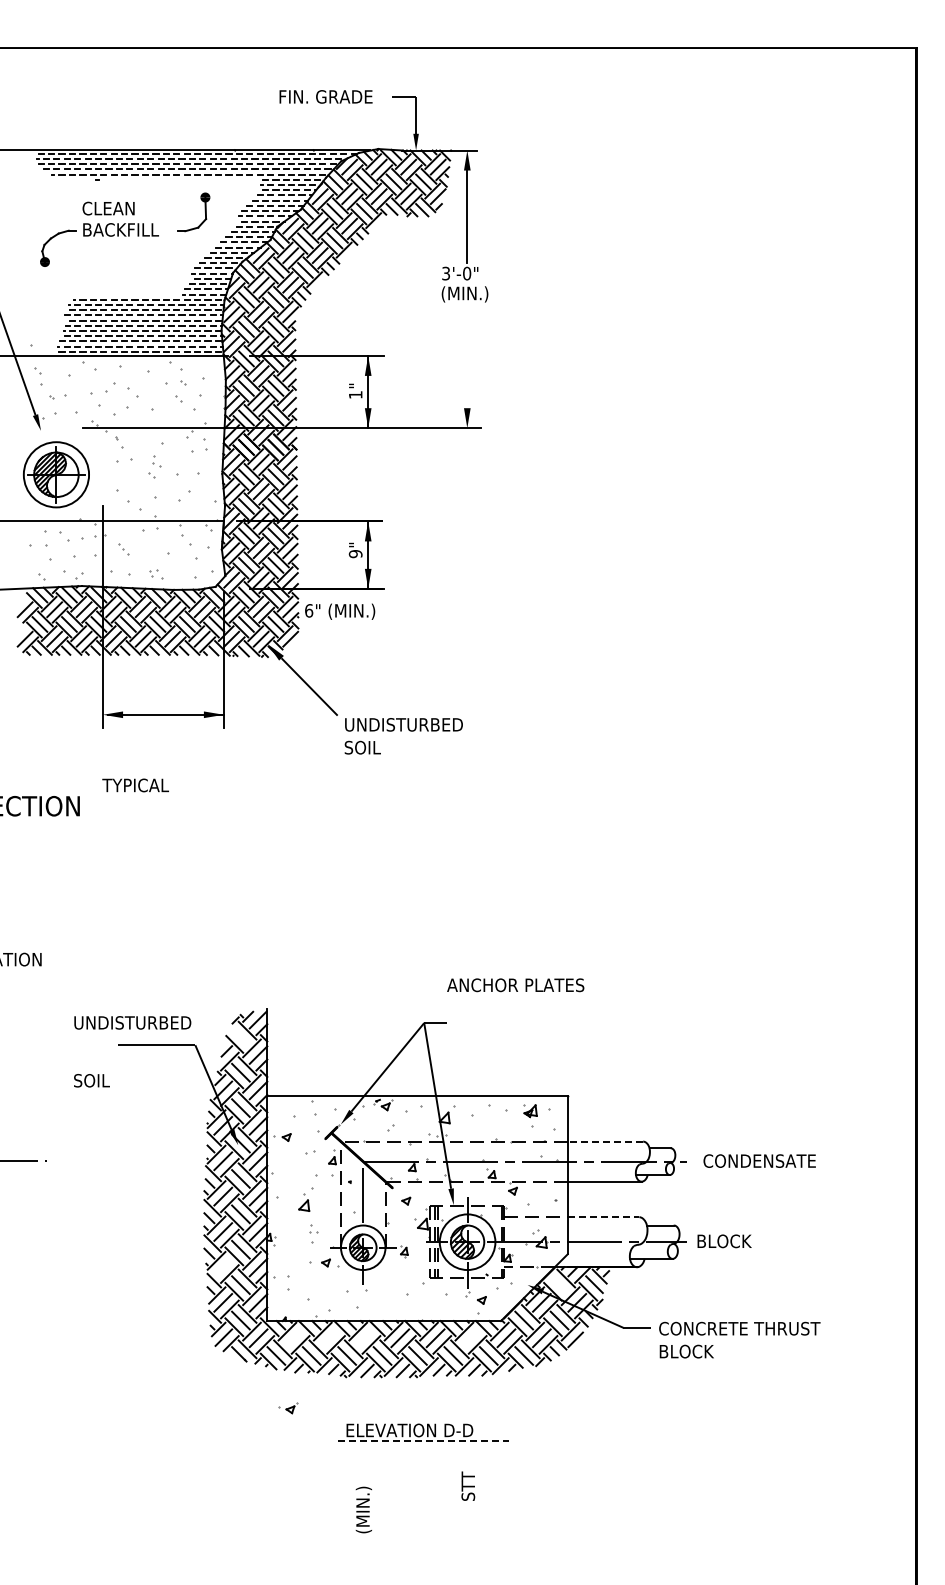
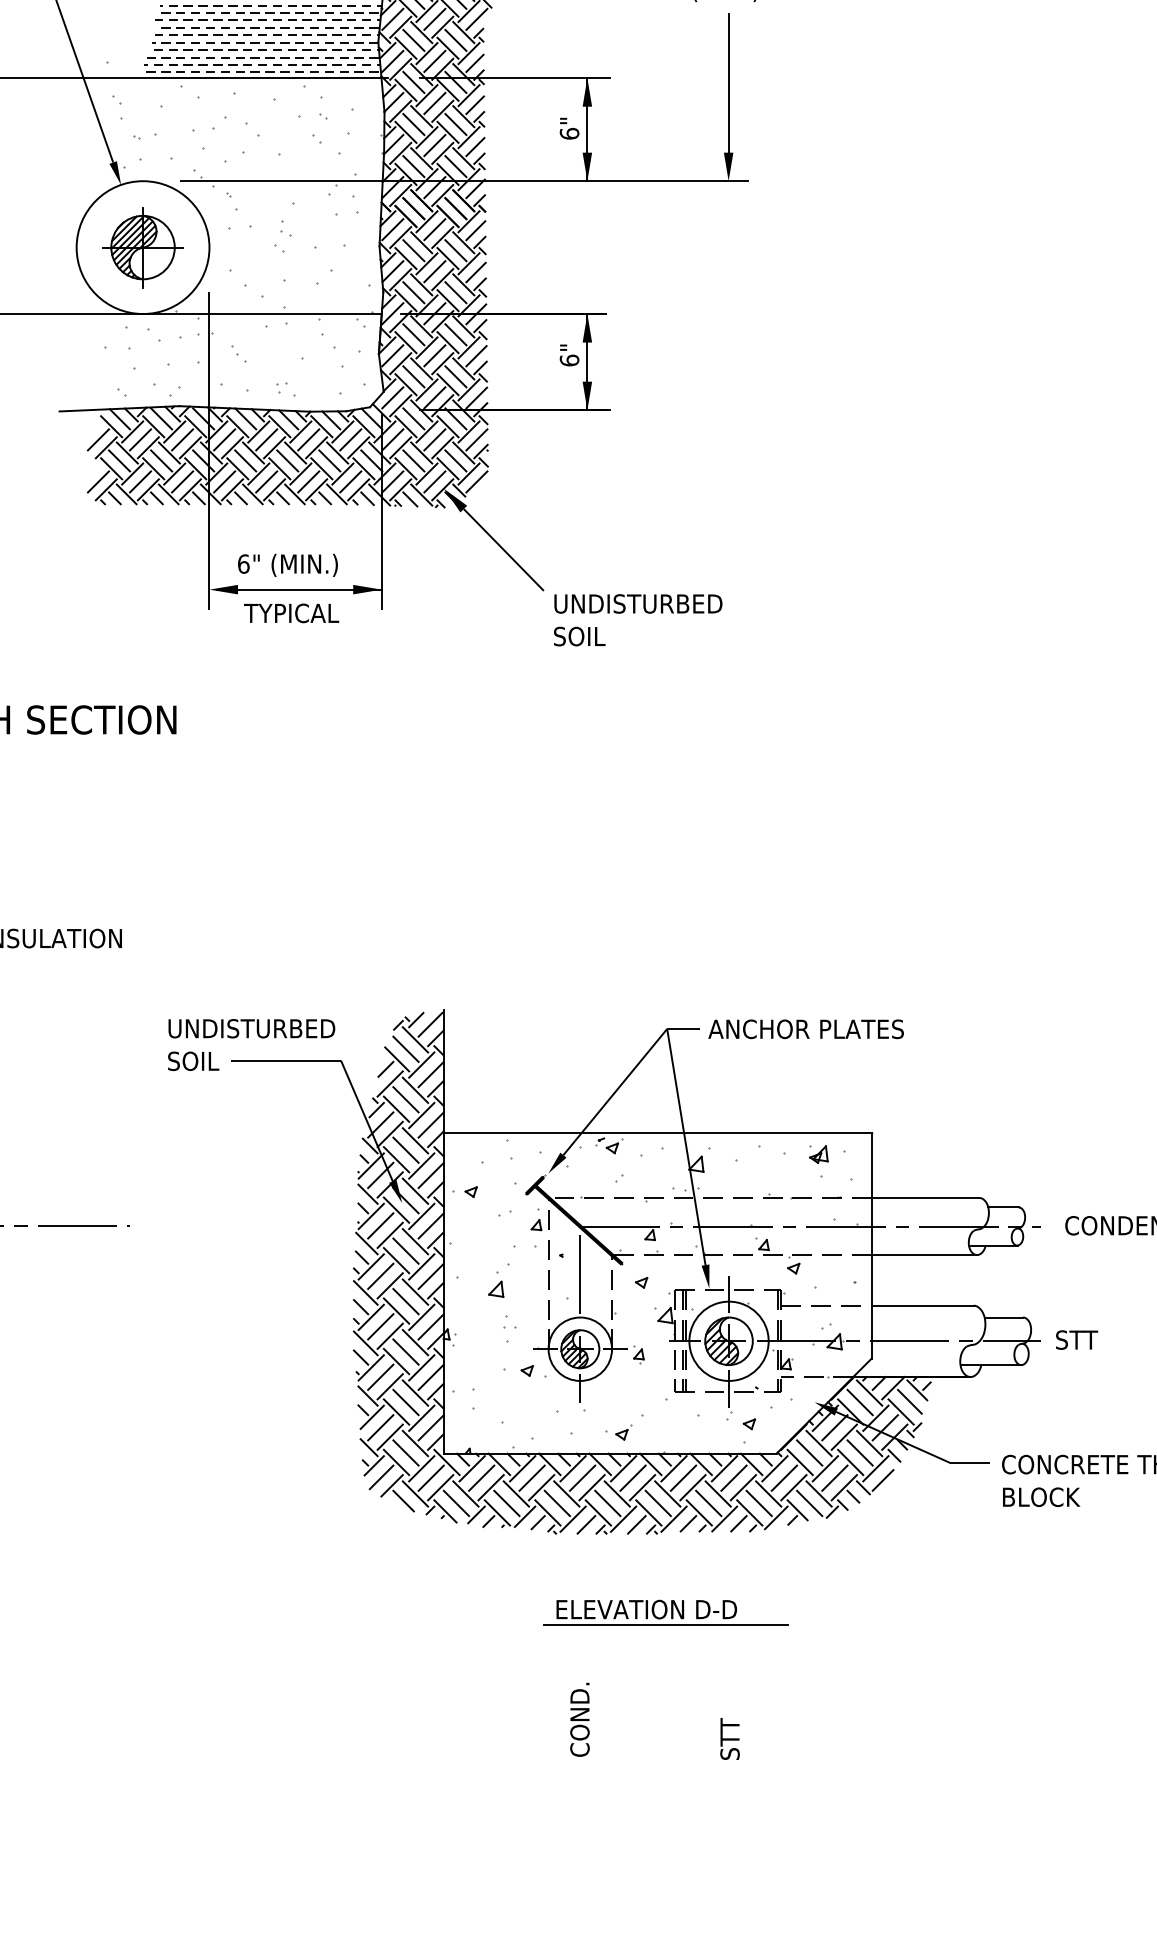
line: (467, 359) -> (728, 83), added
text: (355, 394) -> (569, 133), 1" -> 6"
circle: (56, 474) -> (143, 247), size x1.43
text: (355, 553) -> (569, 359), 9" -> 6"
text: (340, 611) -> (288, 564), moved
text: (135, 785) -> (291, 613), moved
text: (515, 985) -> (805, 1029), moved
line: (240, 1037) -> (405, 1049), added
text: (91, 1080) -> (193, 1060), moved
line: (605, 1141) -> (925, 1197), dashed -> solid
line: (603, 1217) -> (922, 1306), dashed -> solid
text: (724, 1241) -> (1095, 1340), BLOCK -> STT
line: (223, 1267) -> (381, 1377), added
line: (559, 1285) -> (860, 1403), added
line: (293, 1338) -> (480, 1478), added
line: (329, 1338) -> (532, 1478), added
line: (364, 1338) -> (582, 1478), added
line: (470, 1338) -> (733, 1478), added
part: (288, 1408) -> (619, 1432), moved
line: (423, 1441) -> (666, 1625), dashed -> solid
text: (468, 1485) -> (730, 1737), moved
text: (363, 1507) -> (580, 1719), (MIN.) -> COND.

